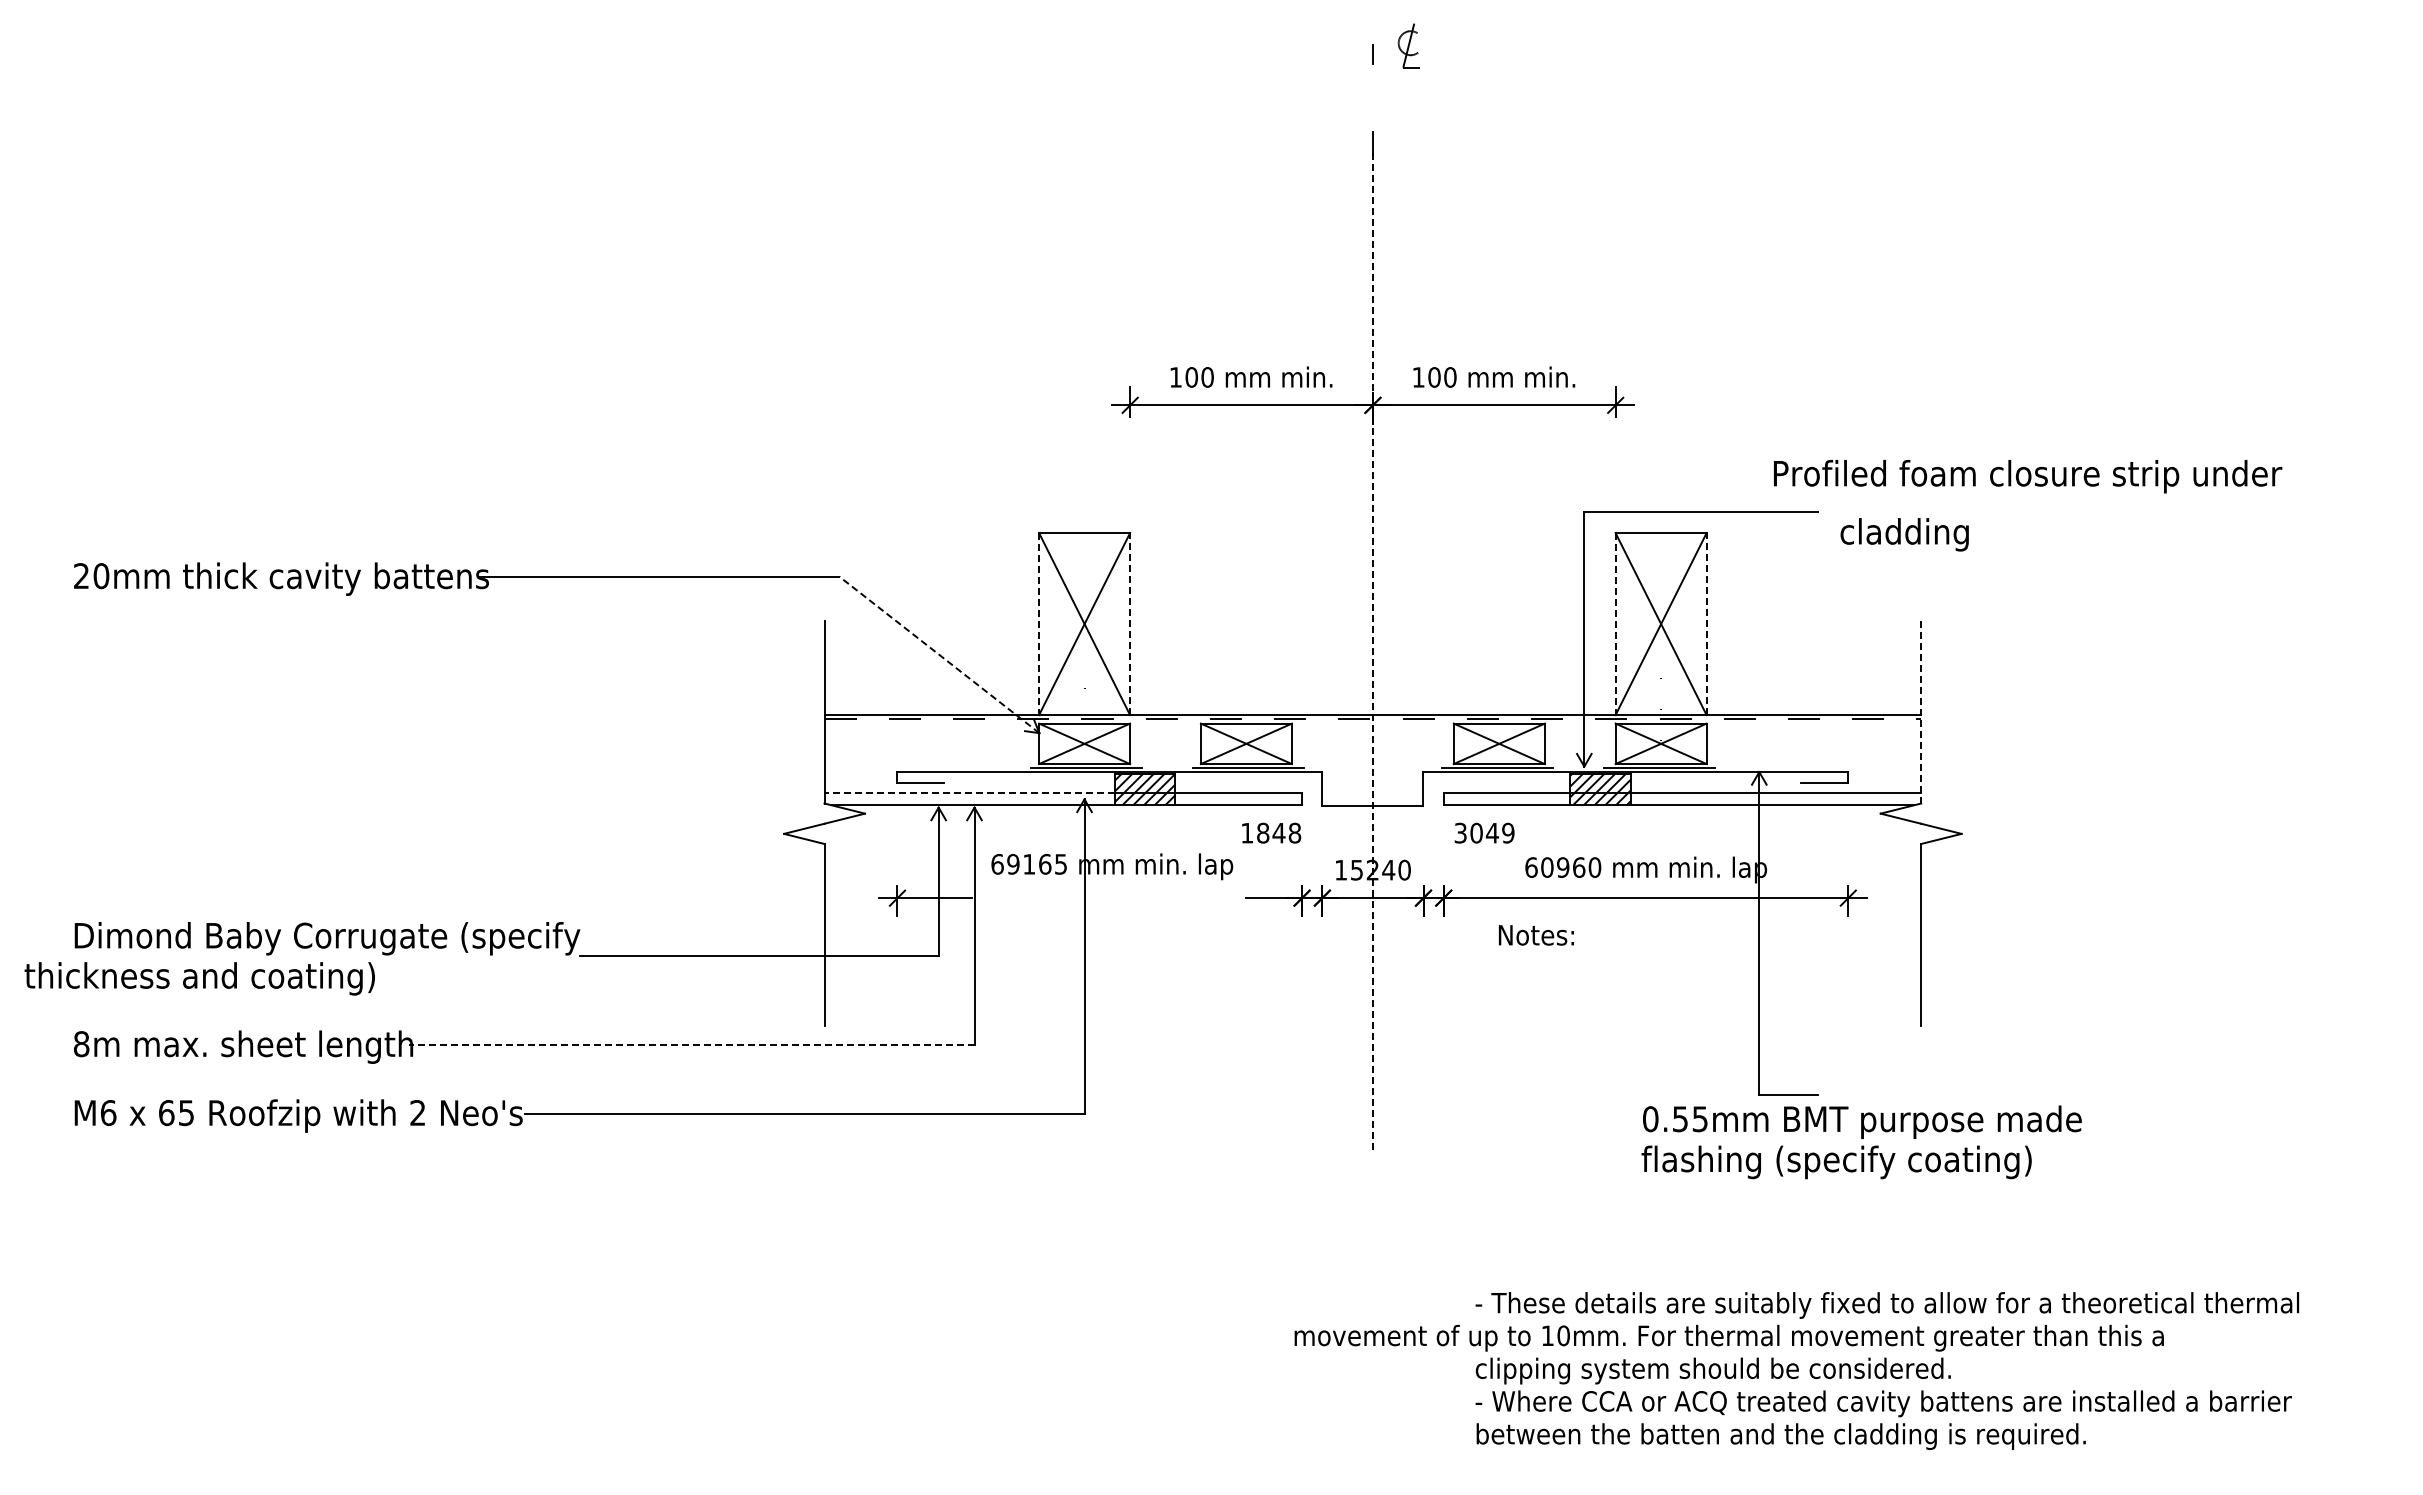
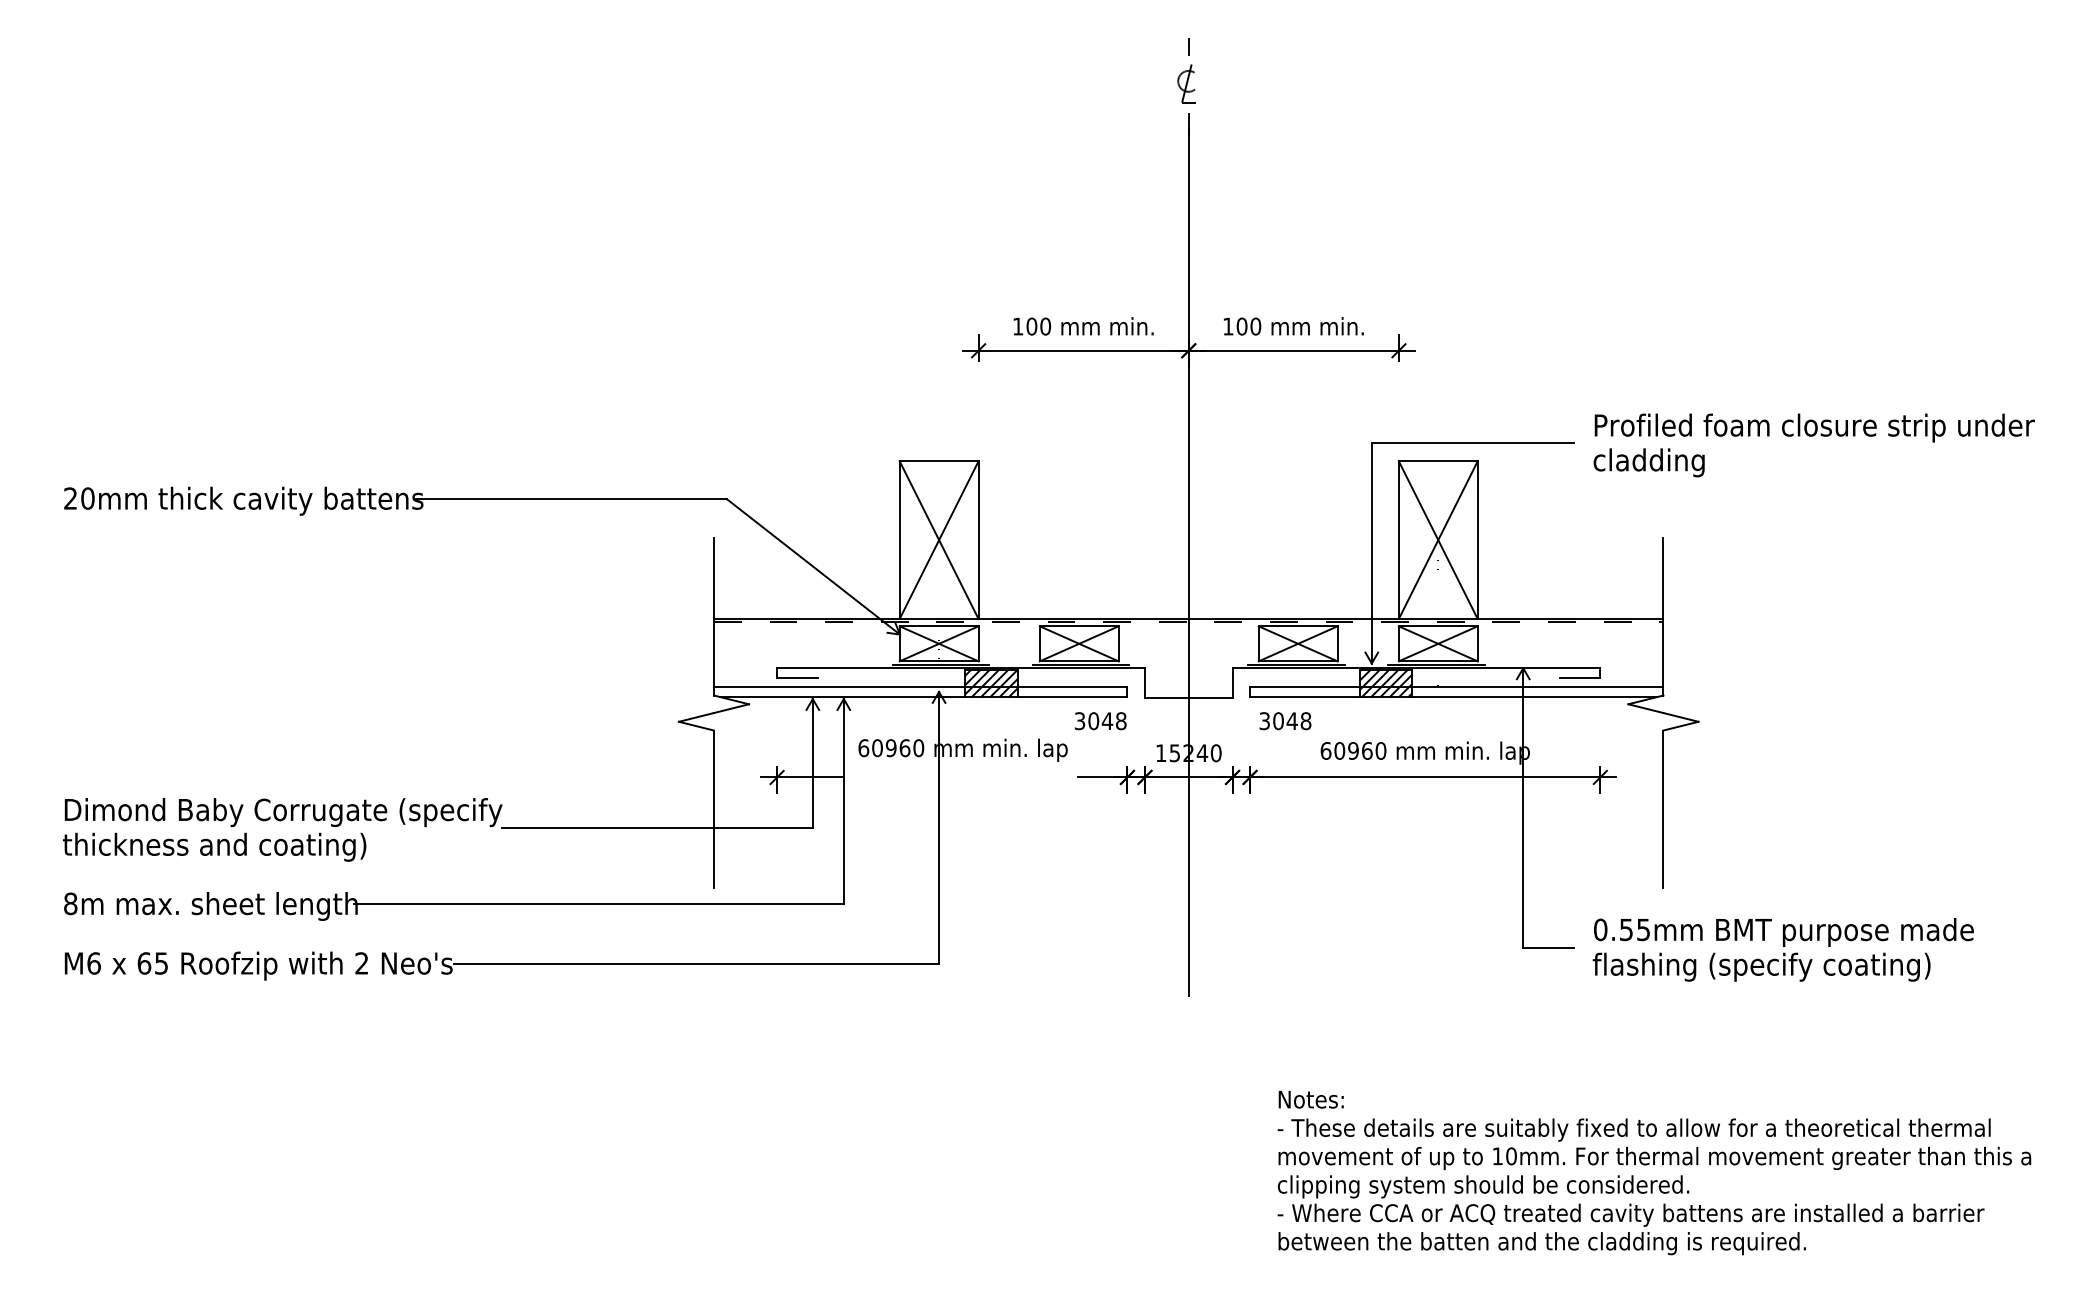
part: (1408, 45) -> (1186, 83), moved
text: (2028, 476) -> (1815, 427), moved
line: (1130, 623) -> (978, 539), dashed -> solid
line: (1706, 623) -> (1477, 539), dashed -> solid
line: (1039, 624) -> (900, 540), dashed -> solid
line: (1615, 624) -> (1398, 540), dashed -> solid
line: (1372, 649) -> (1188, 562), dashed -> solid
line: (939, 654) -> (813, 566), dashed -> solid
line: (1921, 713) -> (1663, 617), dashed -> solid
line: (969, 793) -> (839, 686), dashed -> solid
text: (1255, 832) -> (1087, 720), 1848 -> 3048
text: (1508, 833) -> (1306, 721), 3049 -> 3048
text: (1037, 864) -> (898, 748), 69165 -> 60960
text: (1536, 935) -> (1311, 1099), moved
text: (199, 978) -> (214, 846), moved
line: (691, 1044) -> (598, 904), dashed -> solid
text: (1861, 1142) -> (1783, 950), moved
text: (1728, 1337) -> (1654, 1157), moved

